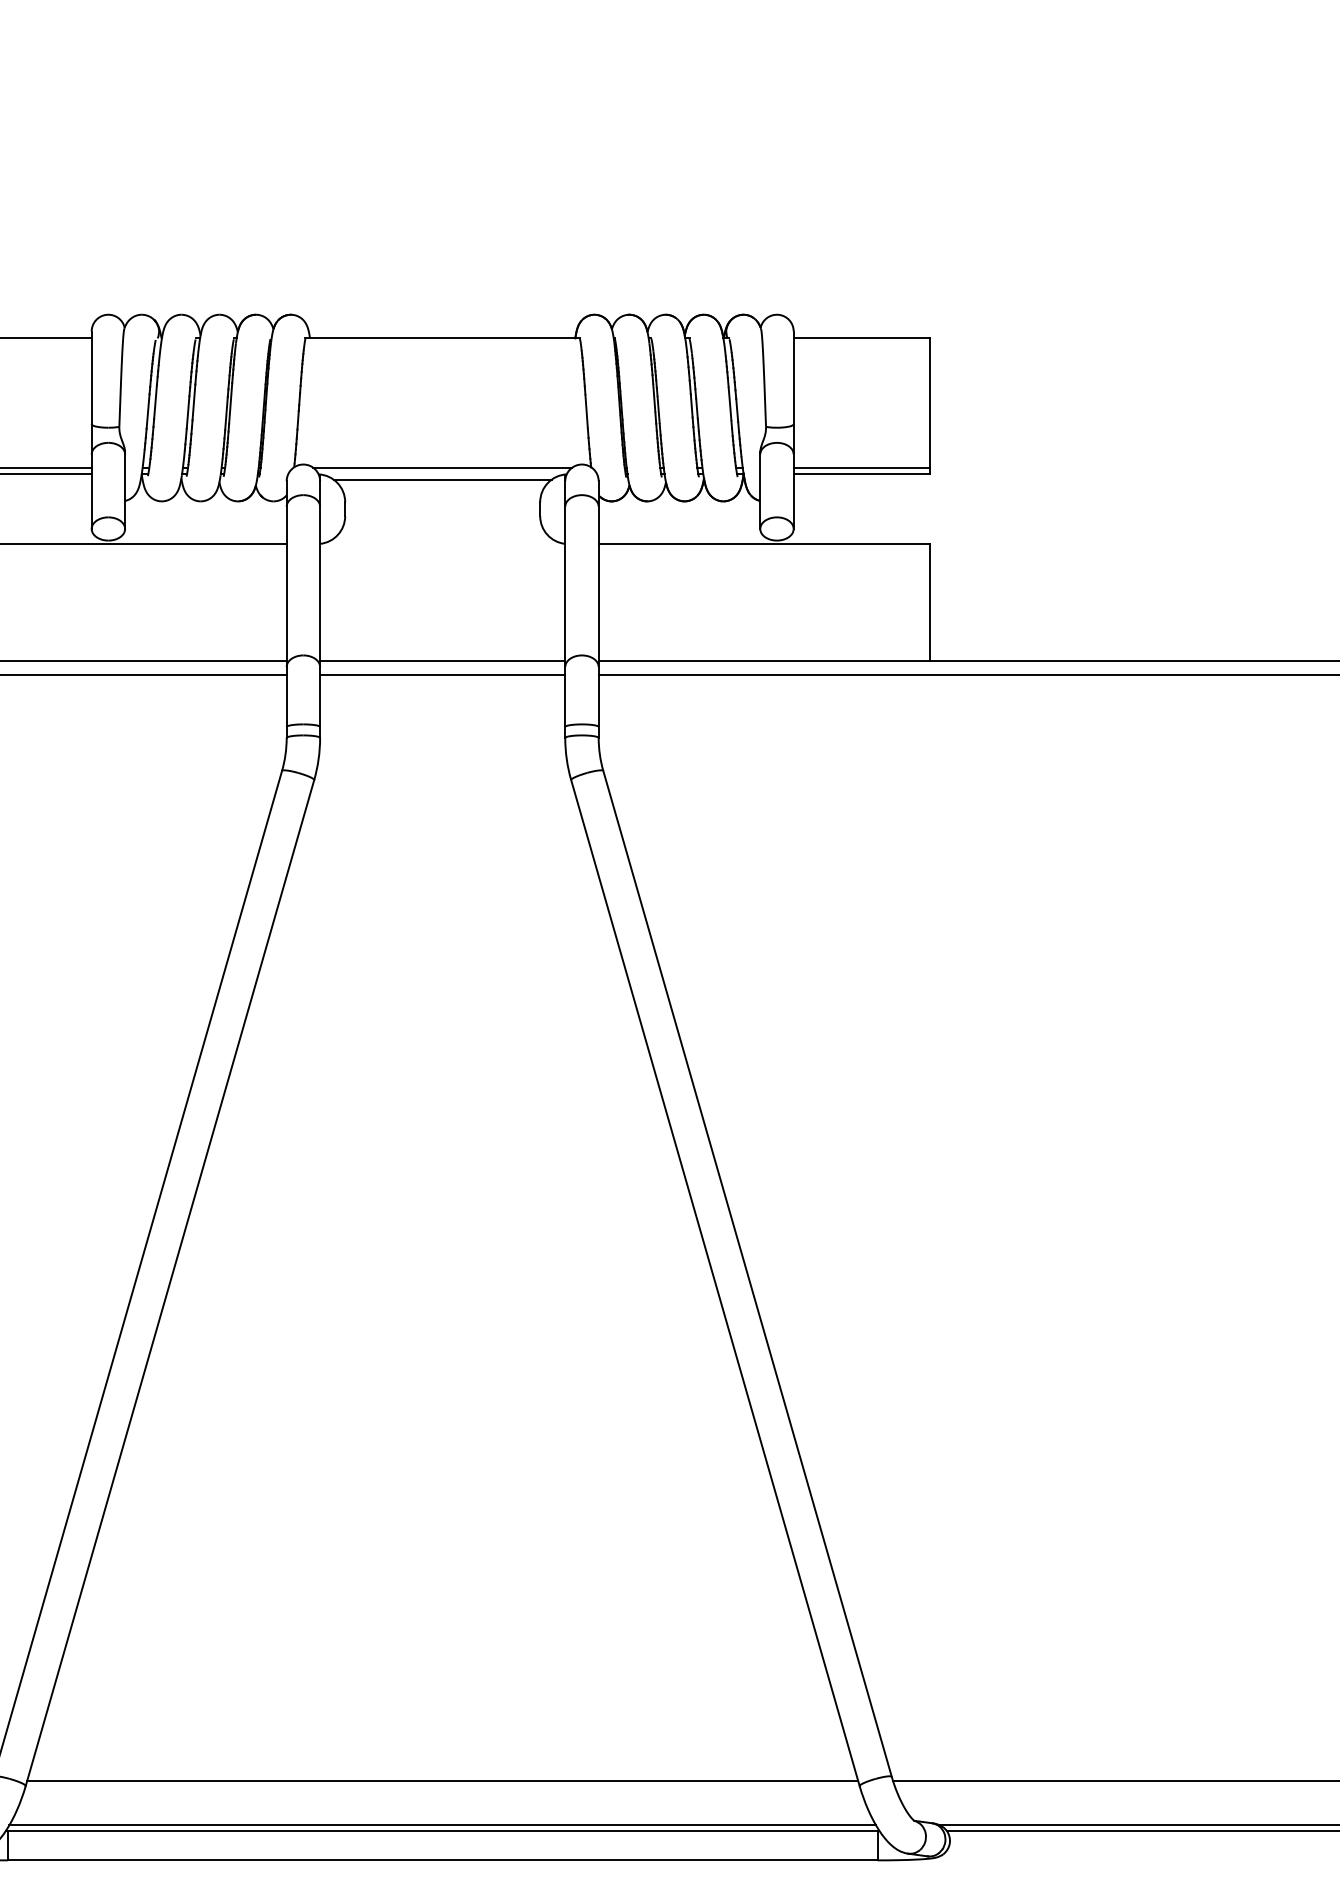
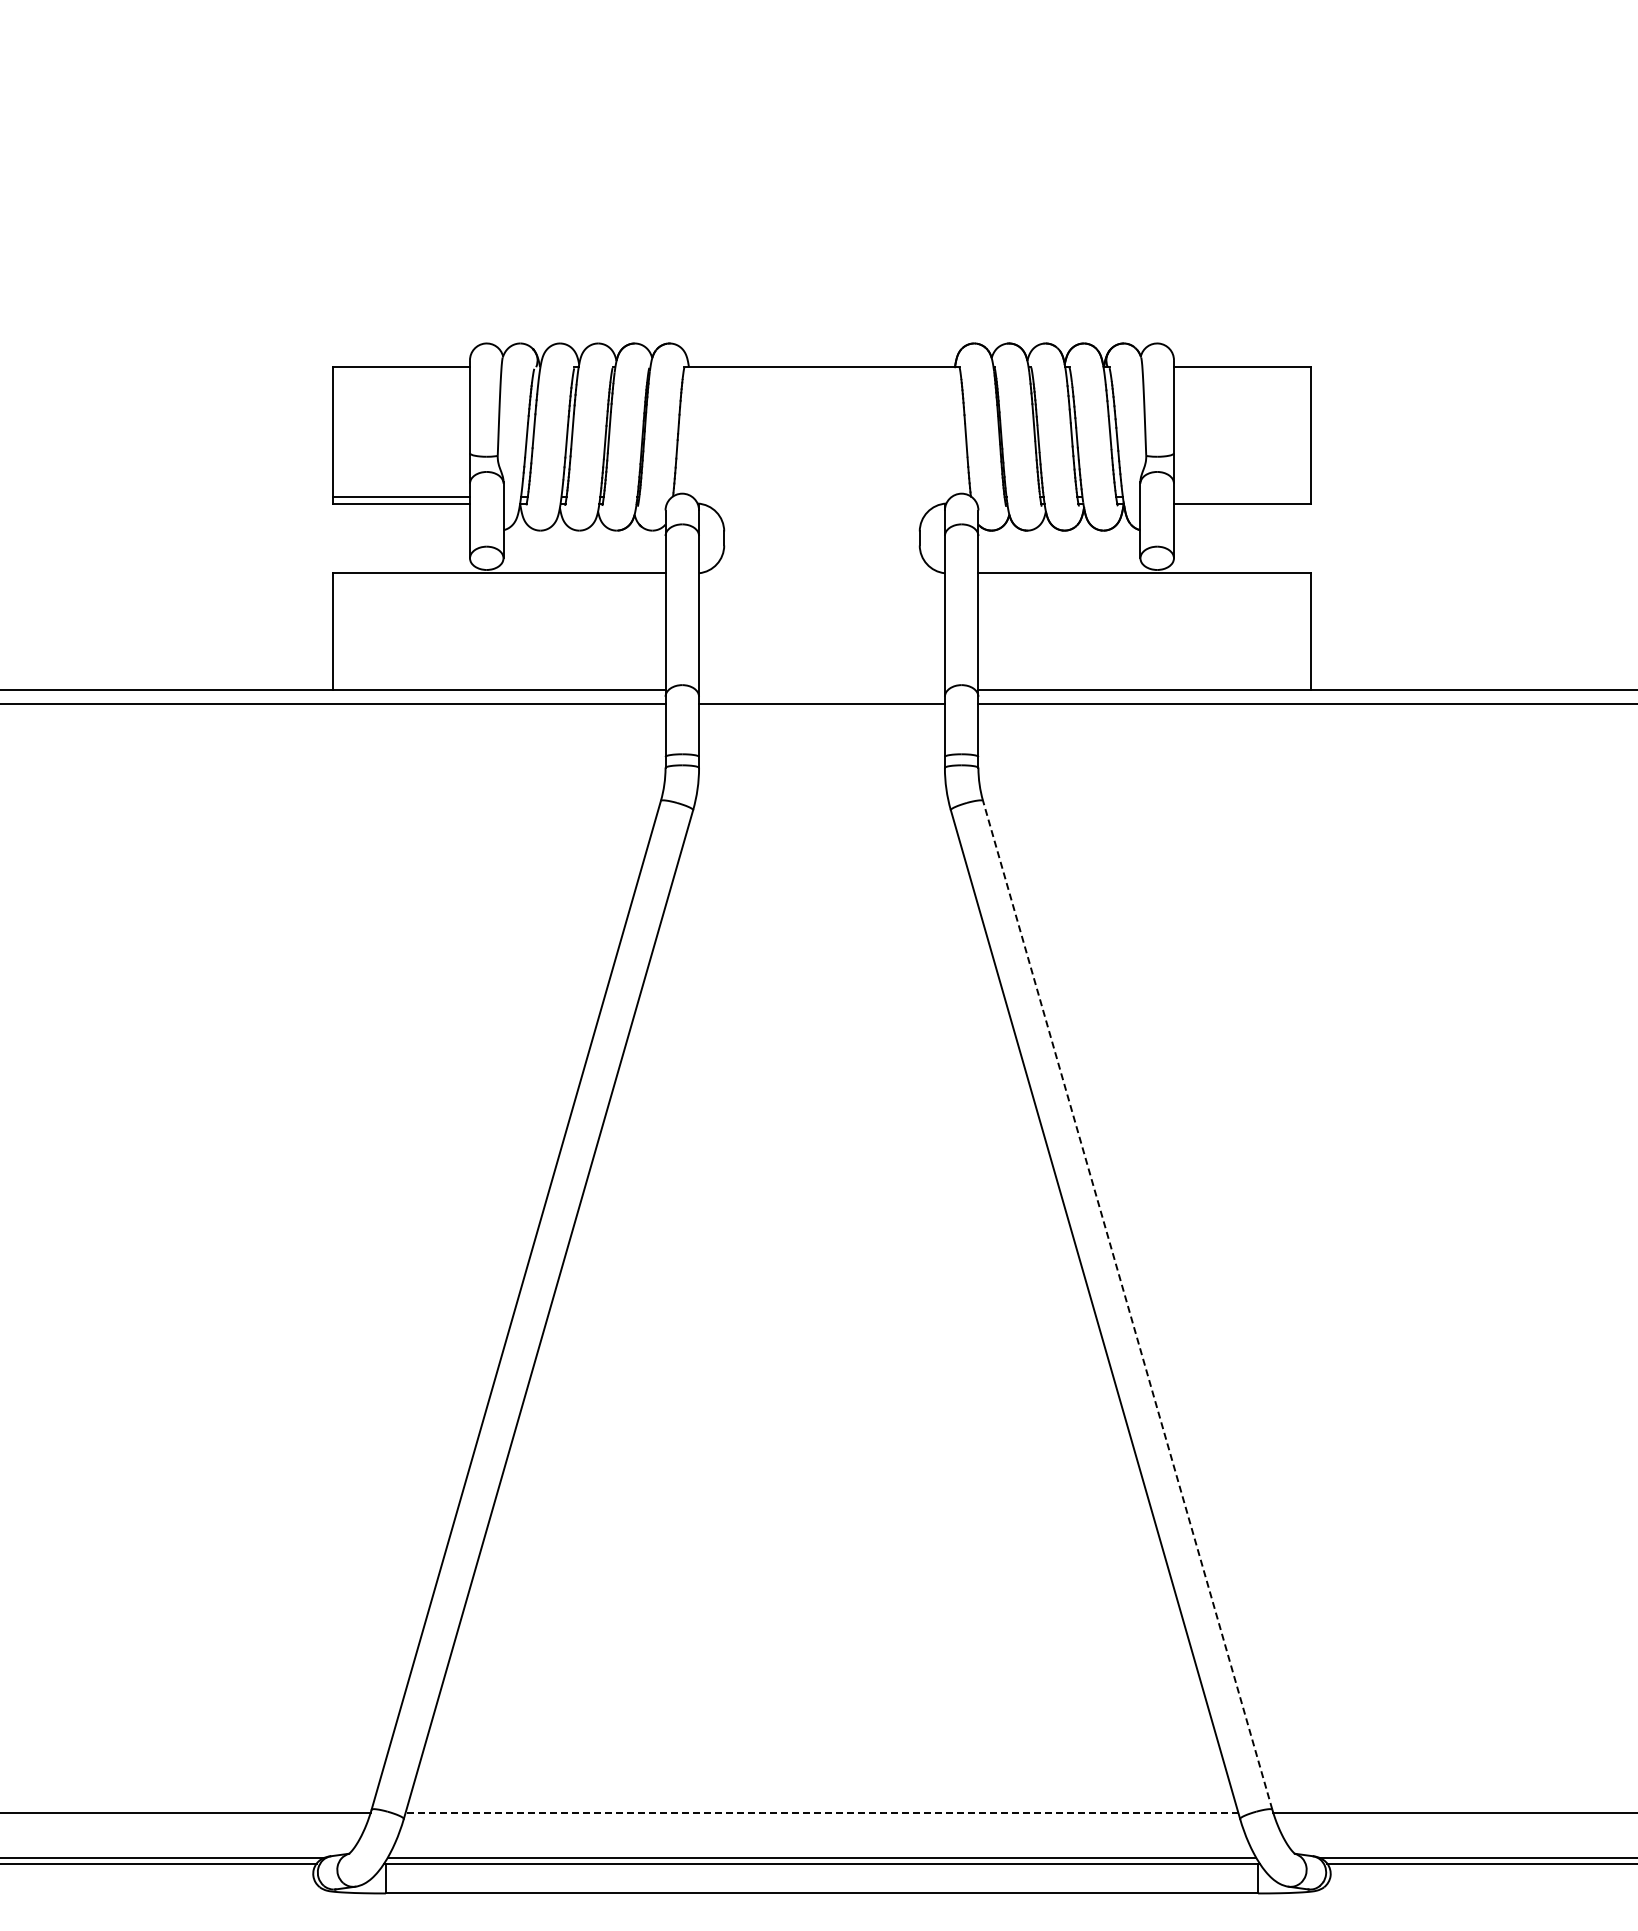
line: (442, 467) -> (821, 496), removed
line: (861, 467) -> (1241, 496), removed
line: (442, 479) -> (821, 508), removed
line: (442, 660) -> (821, 690), removed
line: (747, 1274) -> (1127, 1305), solid -> dashed
line: (442, 1780) -> (821, 1813), solid -> dashed

